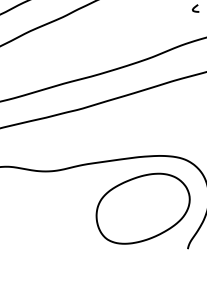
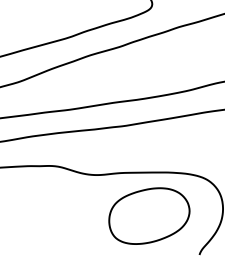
part: (143, 207) -> (149, 215), moved

